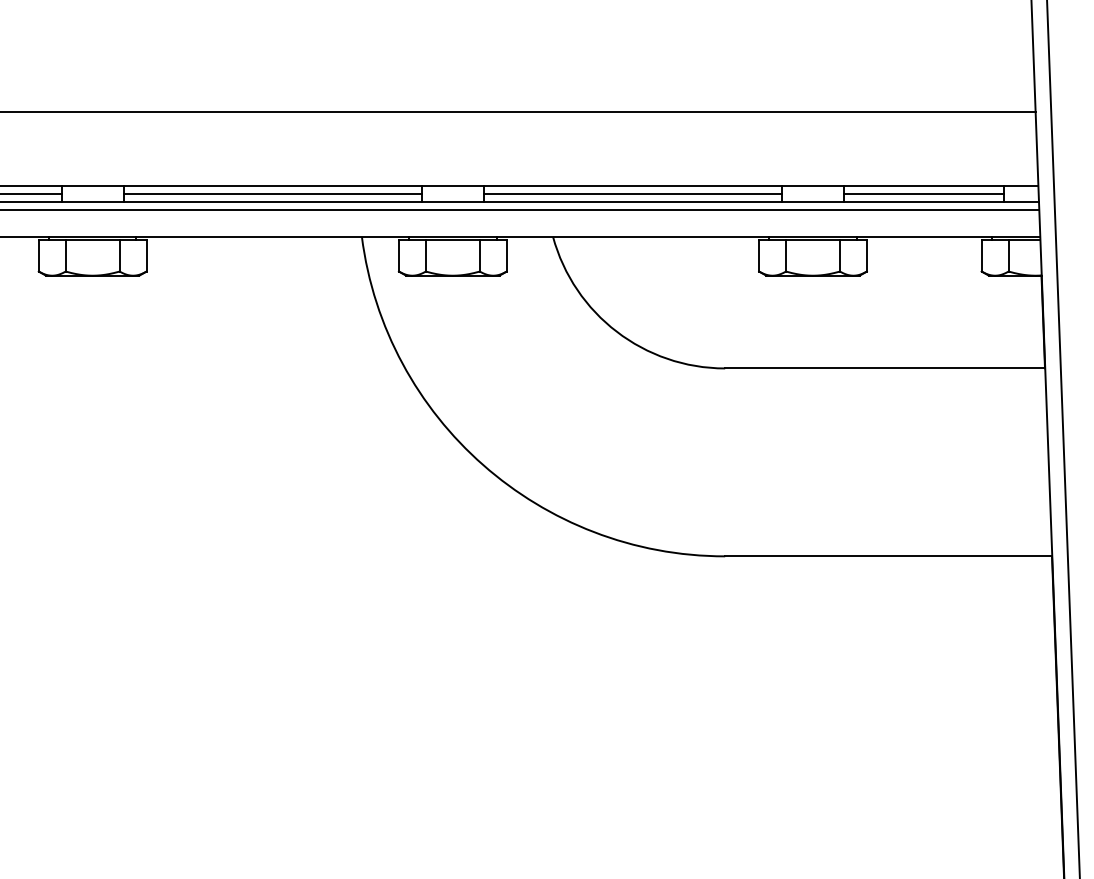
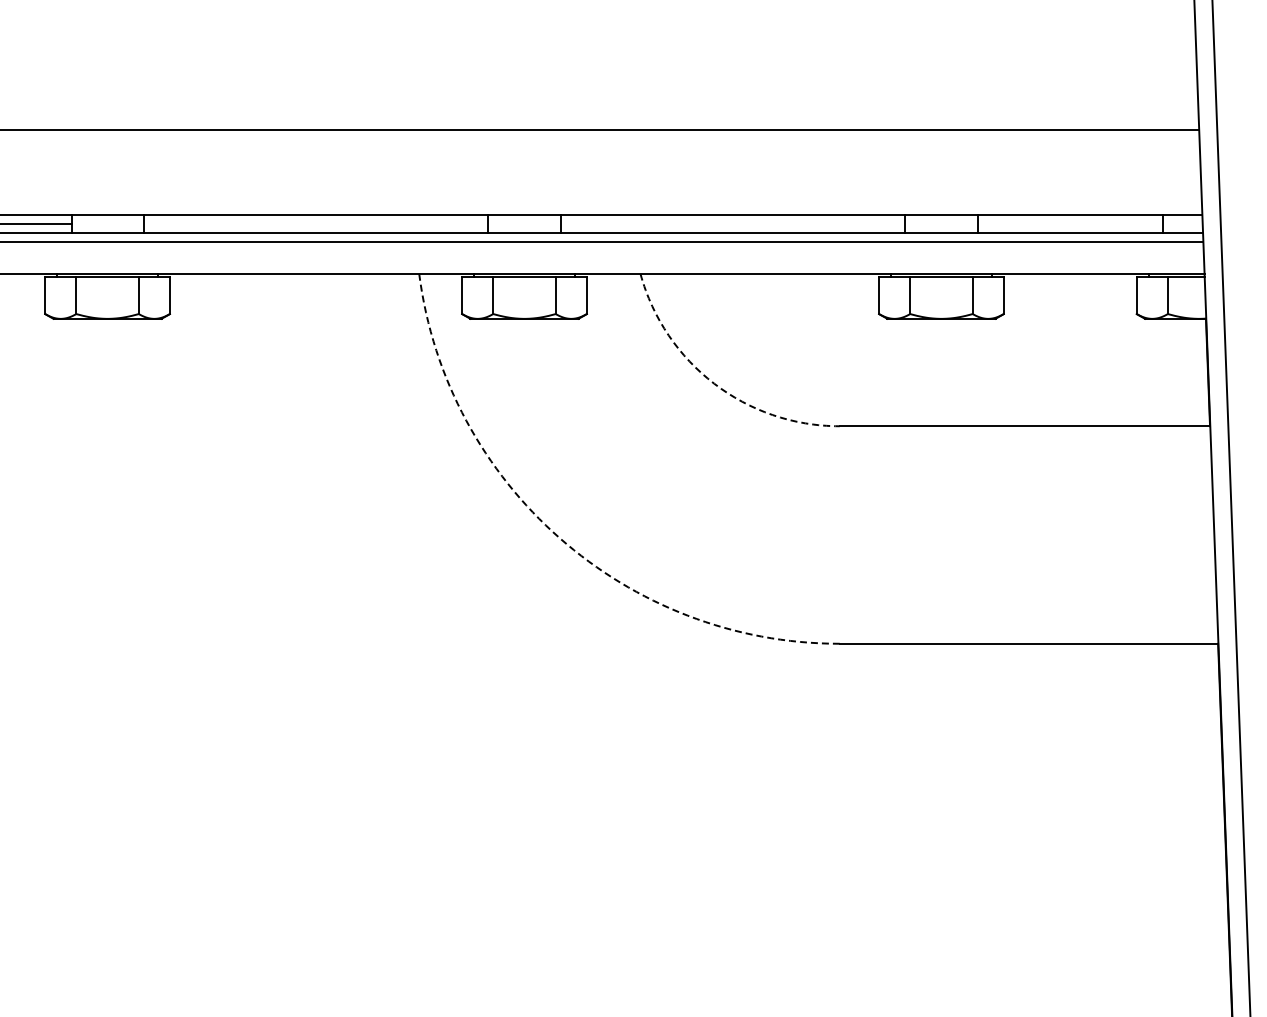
line: (272, 194) -> (315, 224), removed
line: (632, 194) -> (732, 224), removed
line: (924, 194) -> (1070, 224), removed
arc: (616, 331) -> (714, 383), solid -> dashed
arc: (483, 465) -> (559, 538), solid -> dashed

